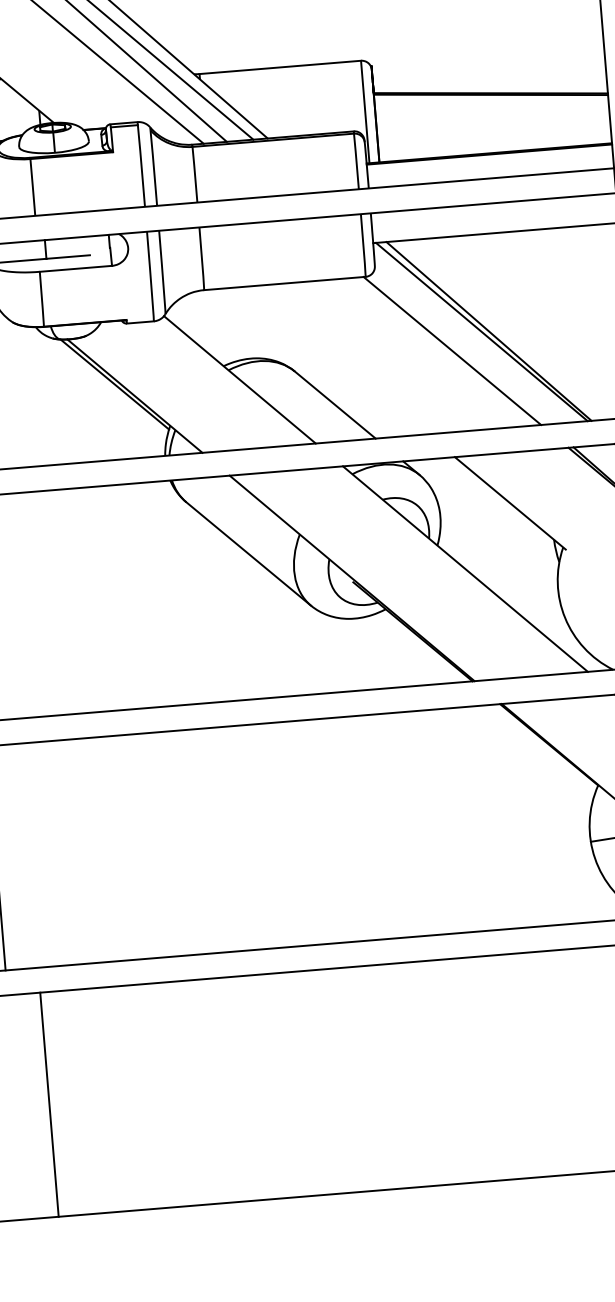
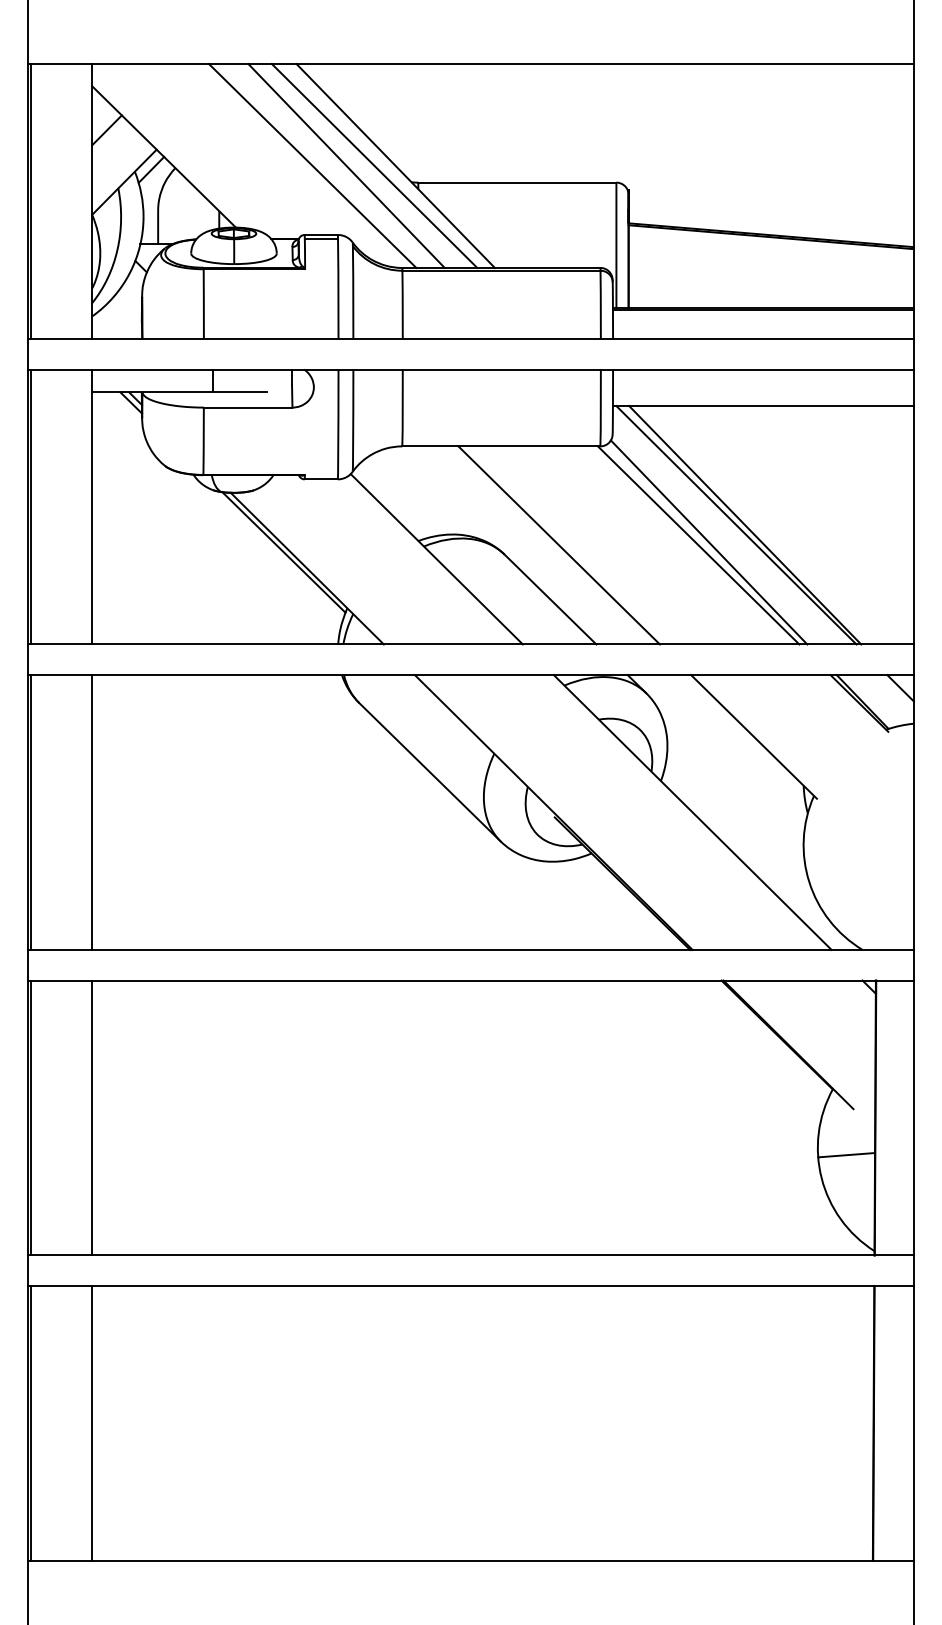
line: (460, 347) -> (708, 542), added
line: (338, 360) -> (558, 545), added
line: (49, 1104) -> (92, 1423), moved

